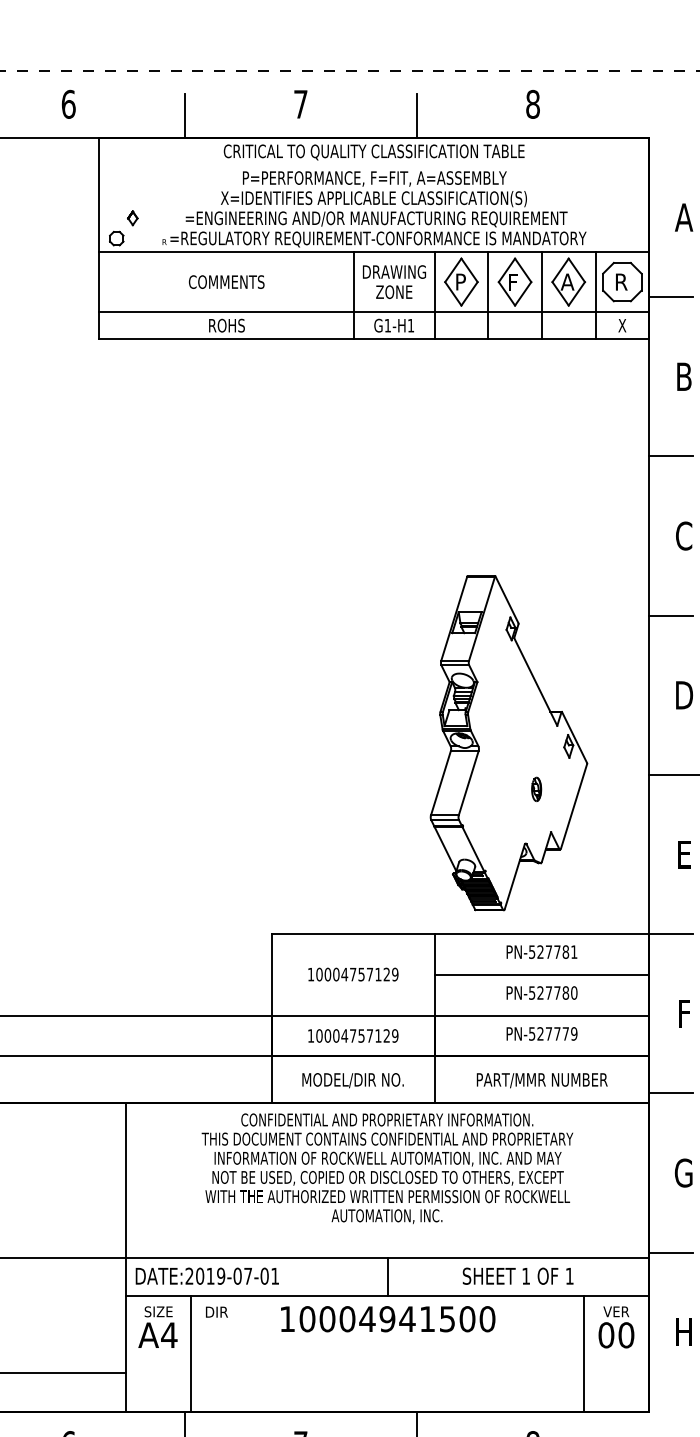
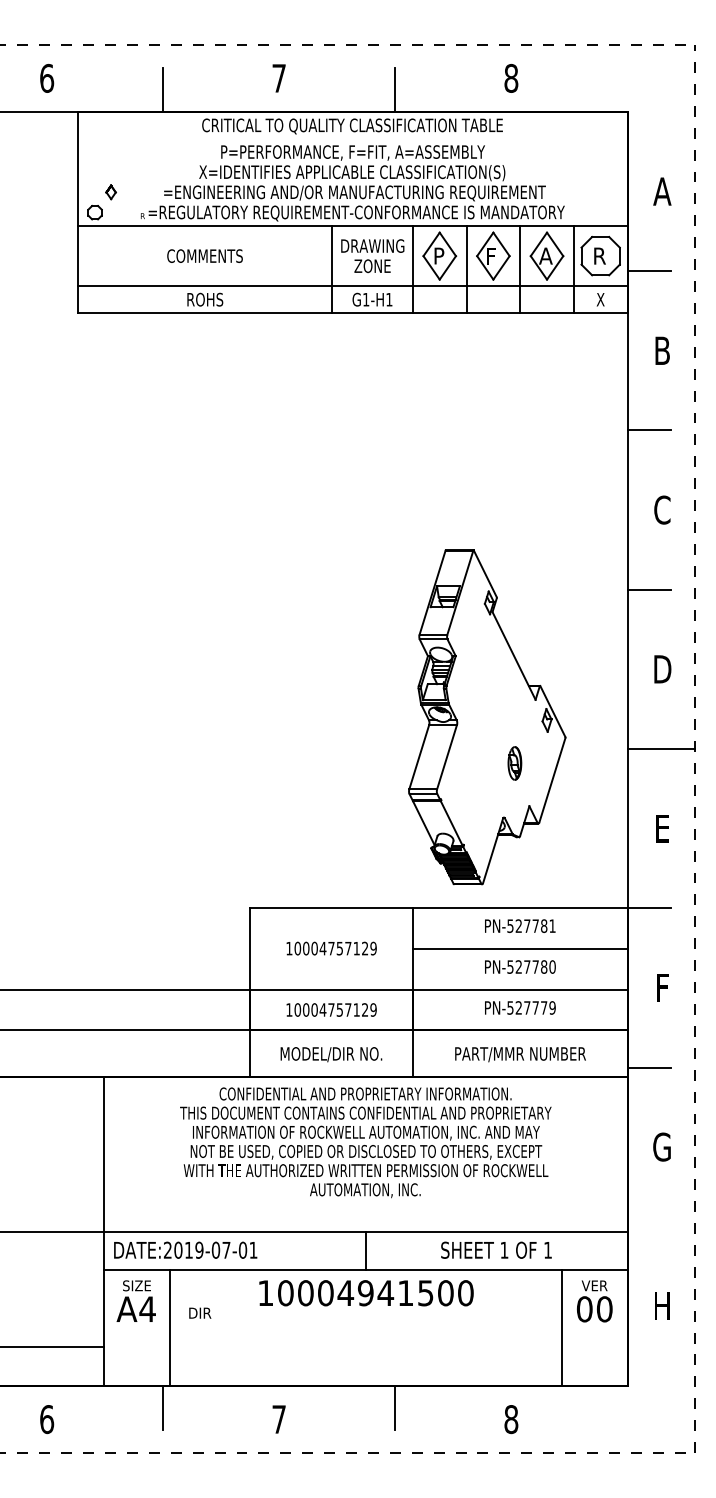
part: (536, 789) -> (514, 763), size x1.4
line: (671, 1252) -> (649, 1226), removed
text: (217, 1311) -> (200, 1312), moved

